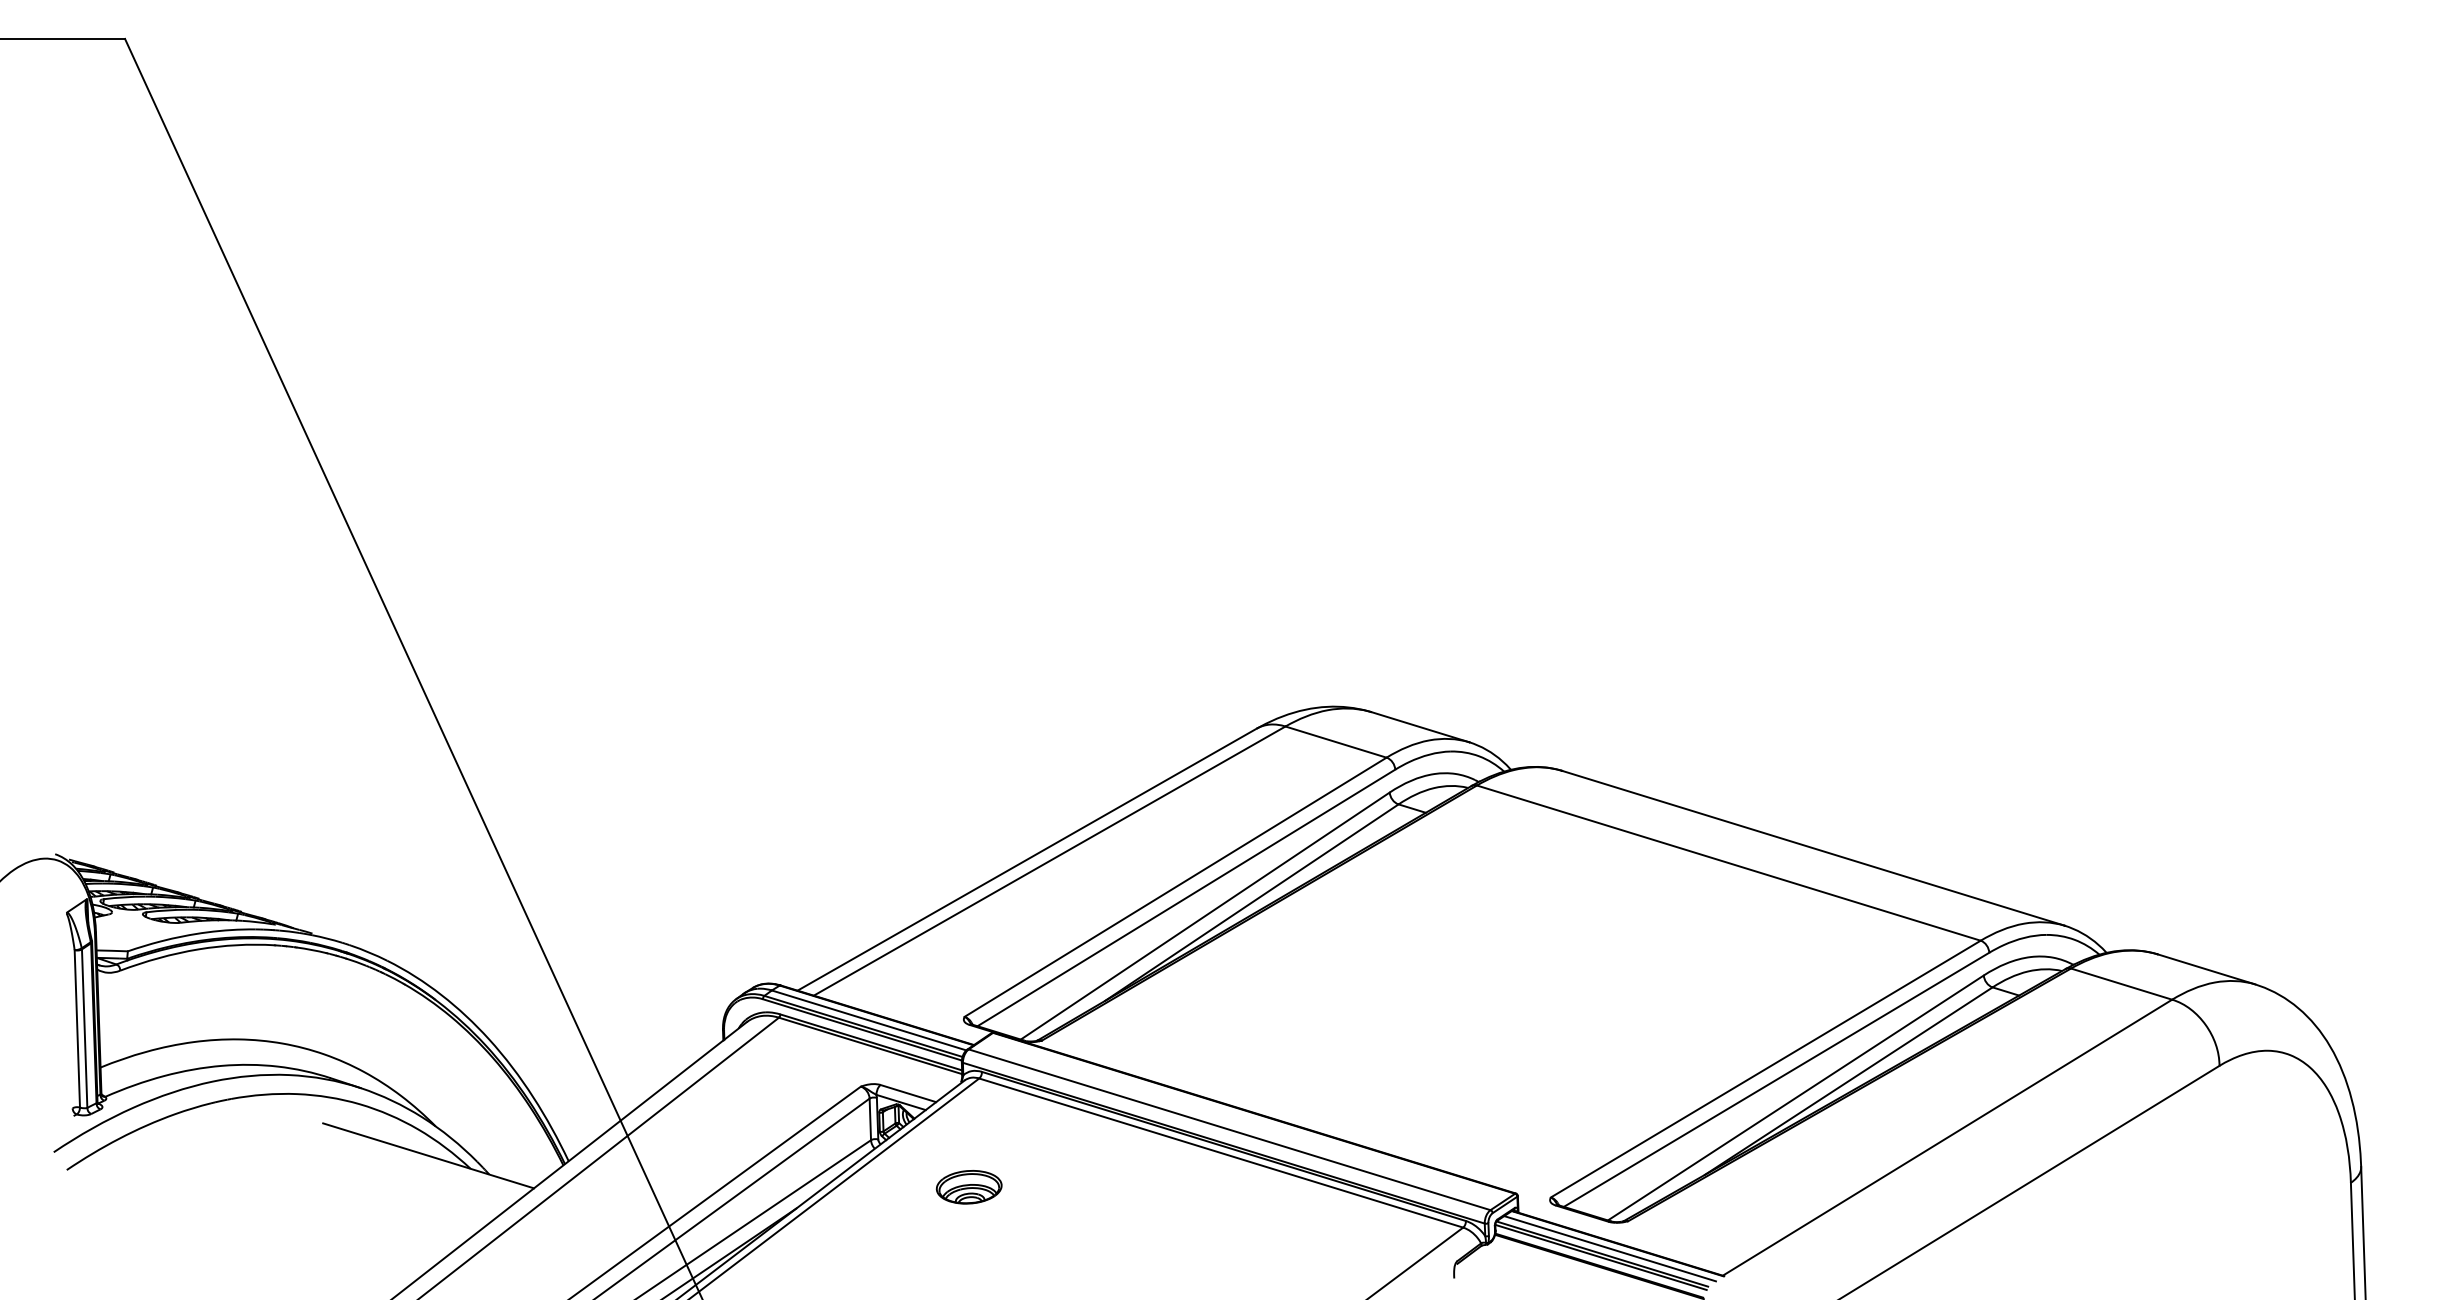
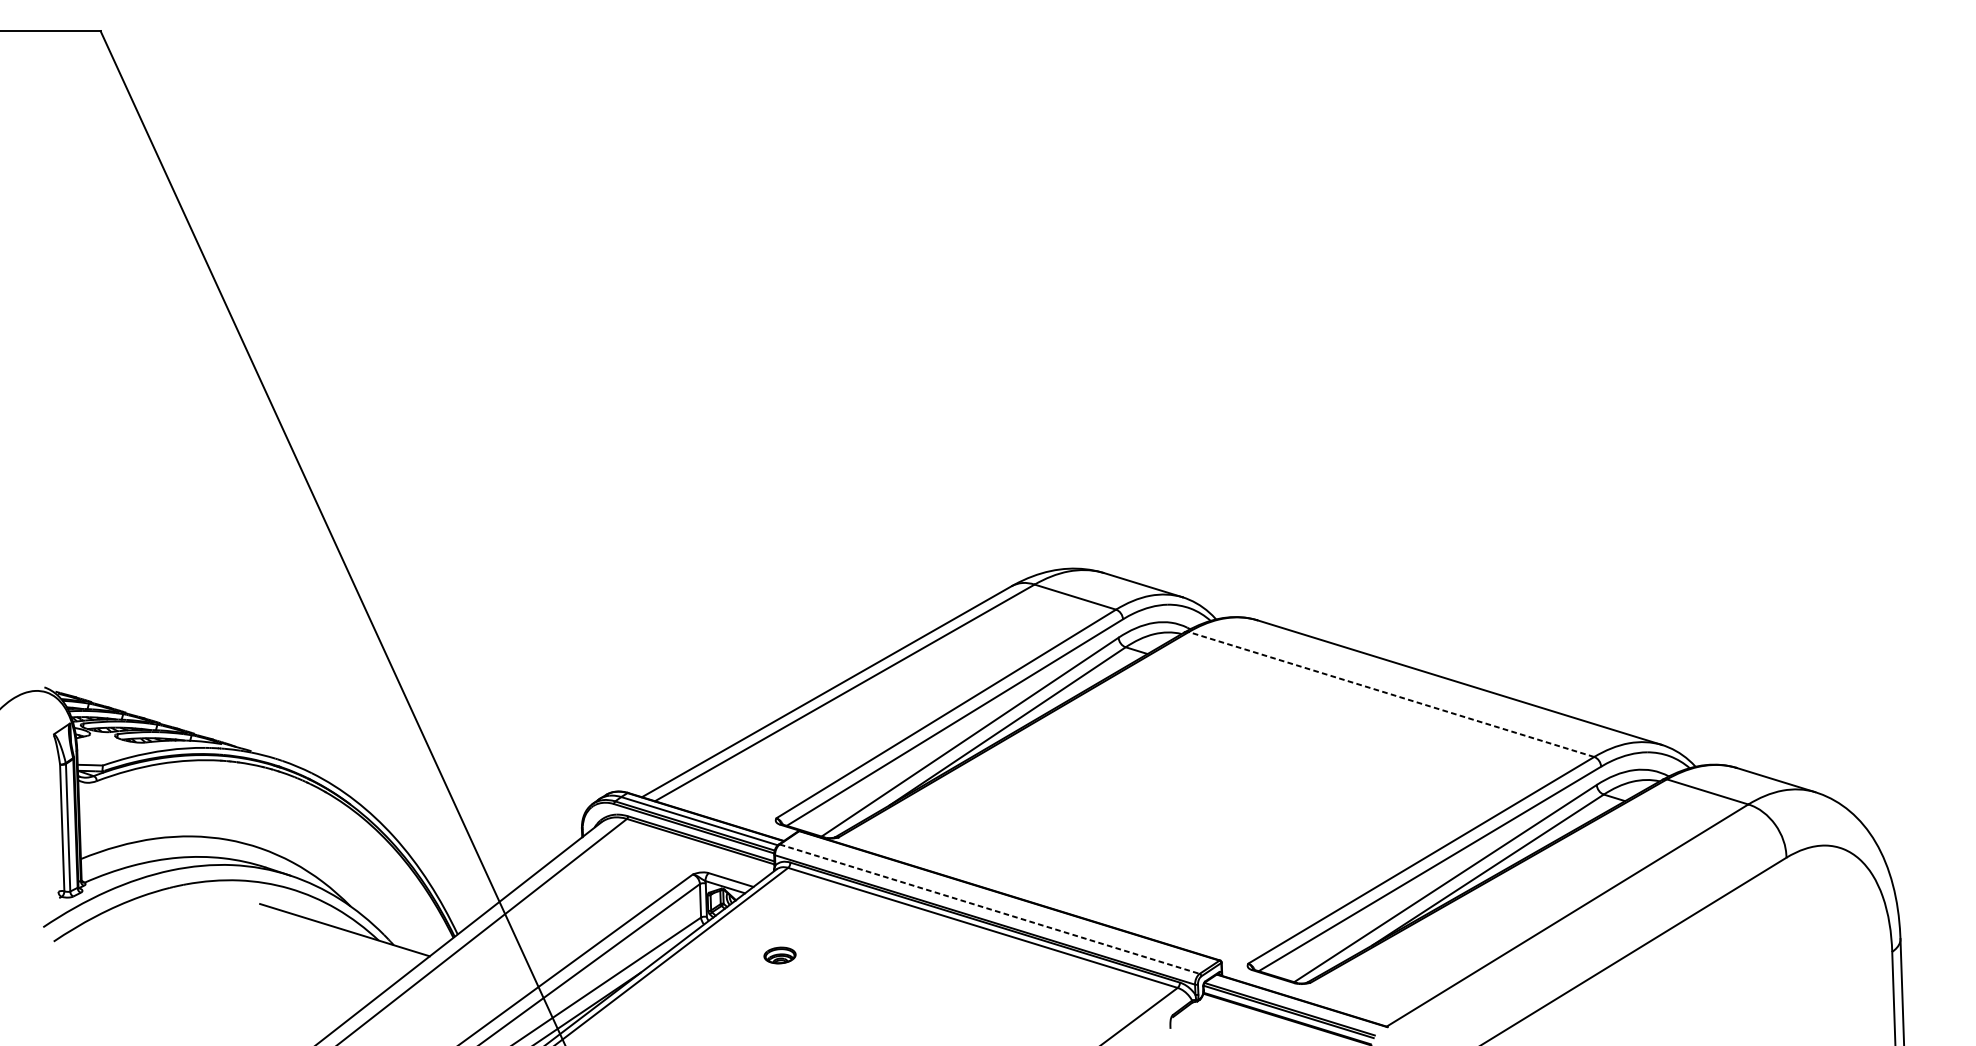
line: (1728, 863) -> (1391, 694), solid -> dashed
line: (1229, 1129) -> (989, 908), solid -> dashed
part: (968, 1187) -> (779, 955), size x0.6
line: (1609, 1248) -> (1295, 1004), removed

